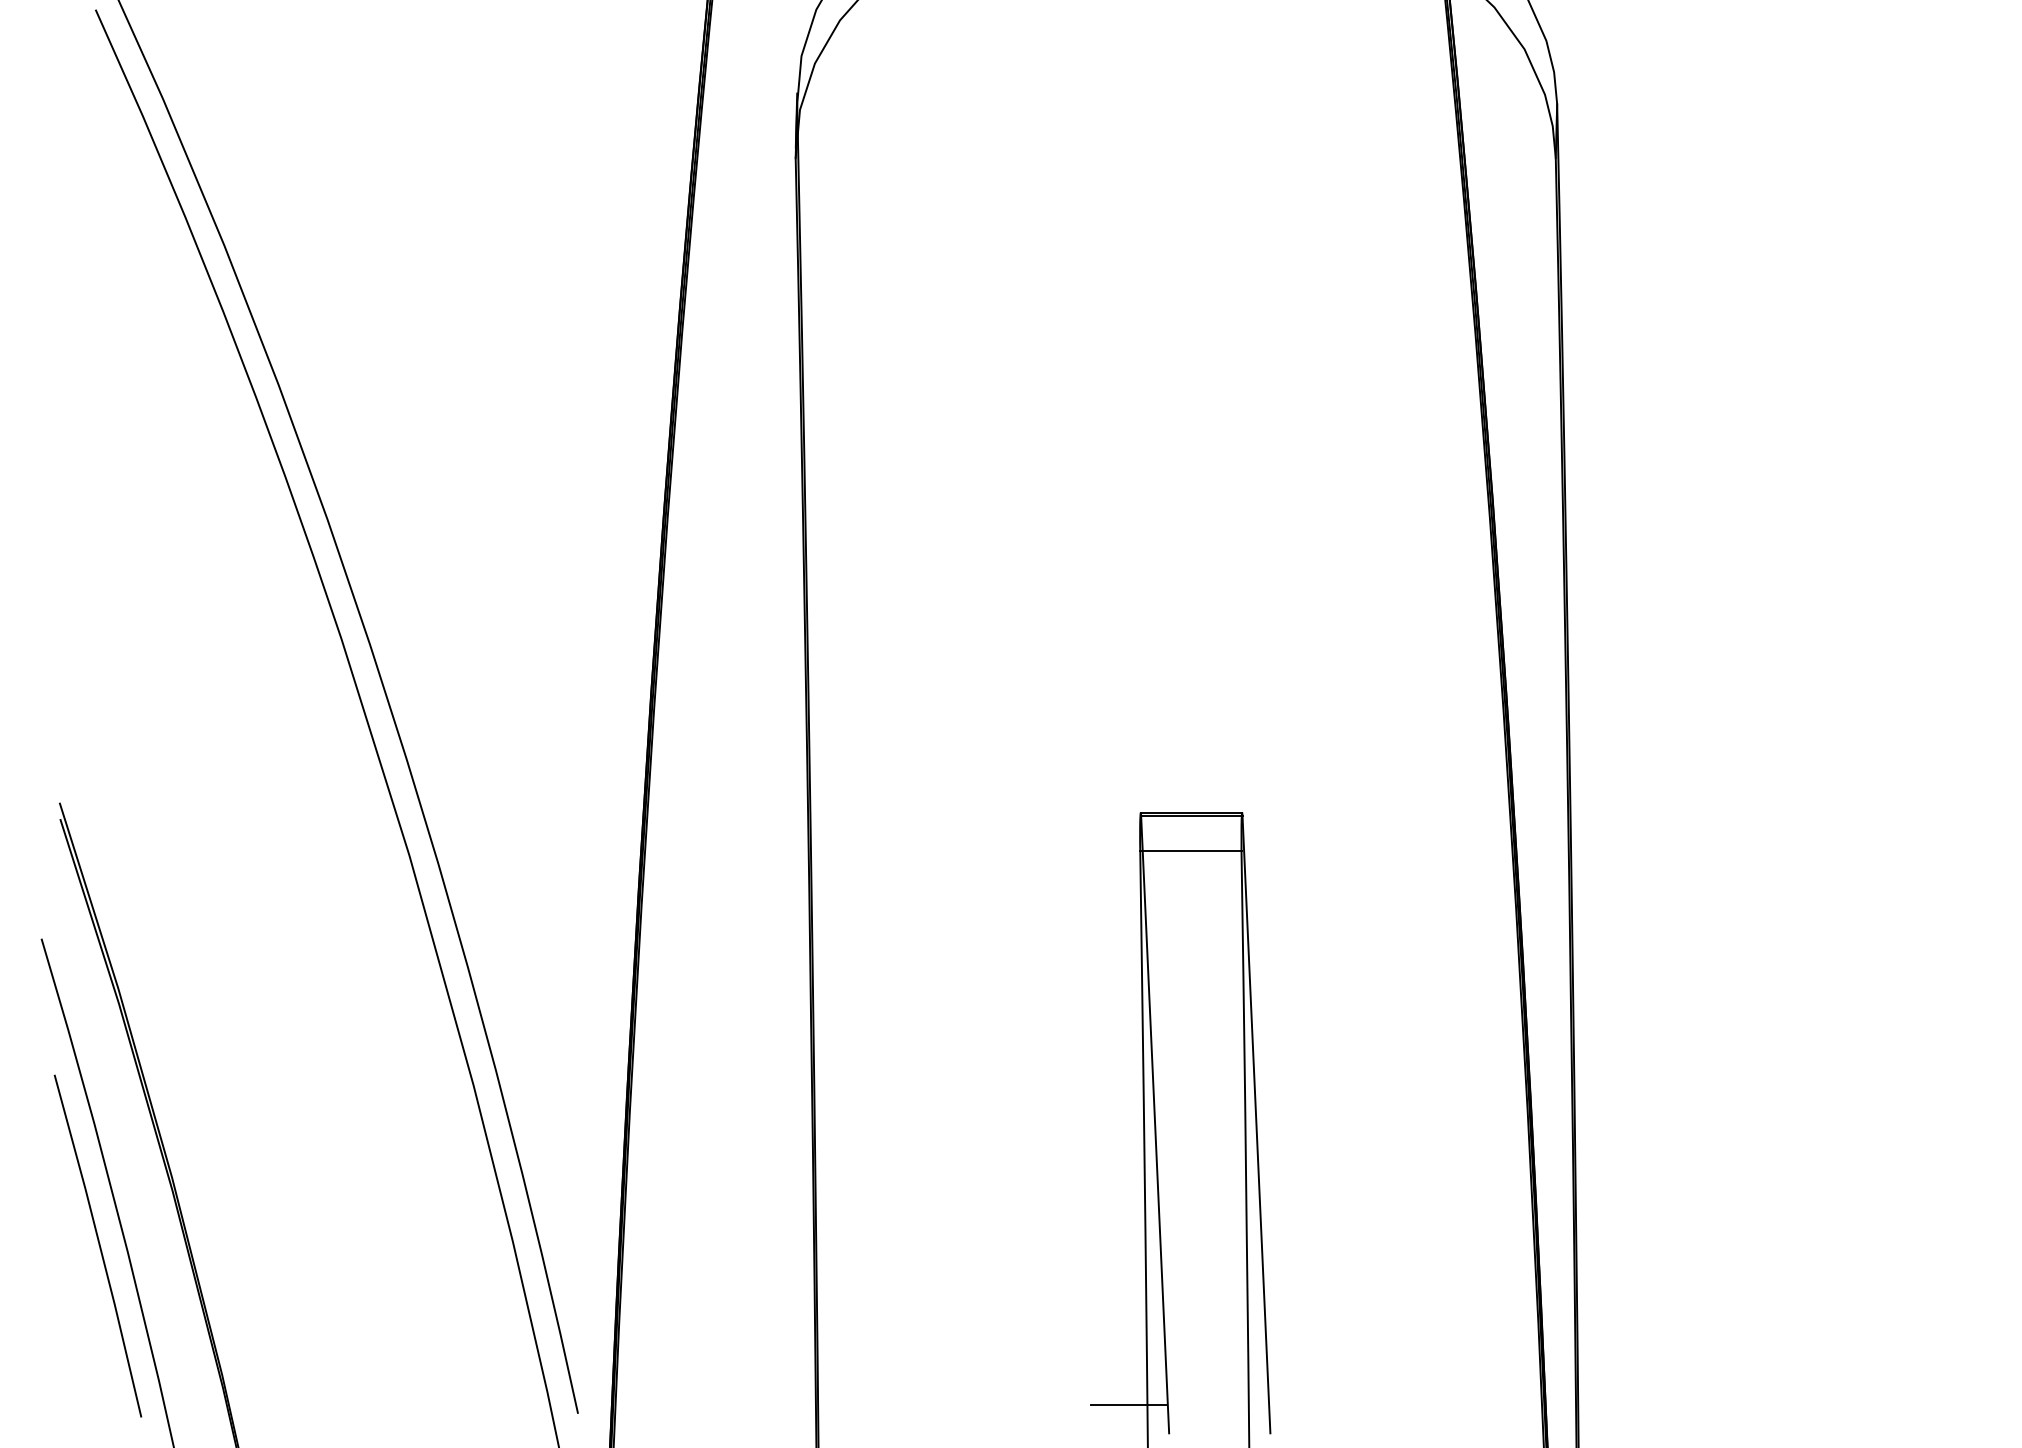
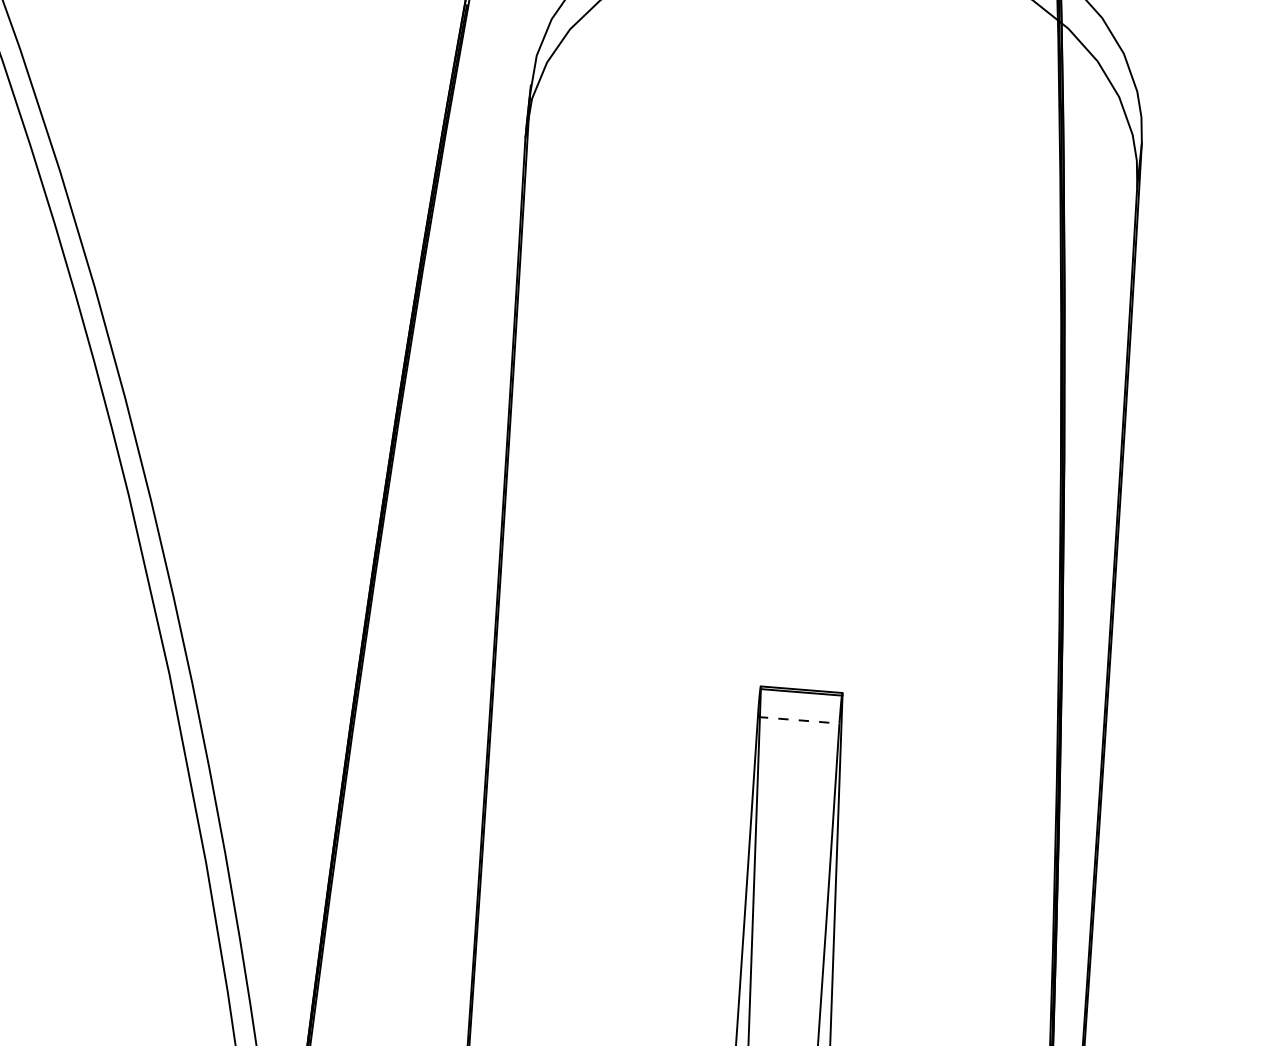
line: (1190, 850) -> (798, 720), solid -> dashed

